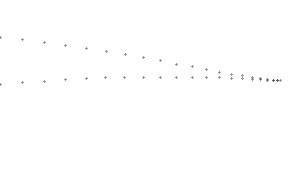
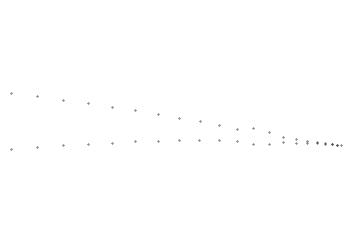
part: (206, 73) -> (254, 136), size x1.6
part: (219, 74) -> (269, 137), size x1.6

